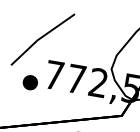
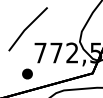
part: (30, 81) -> (27, 73), moved

